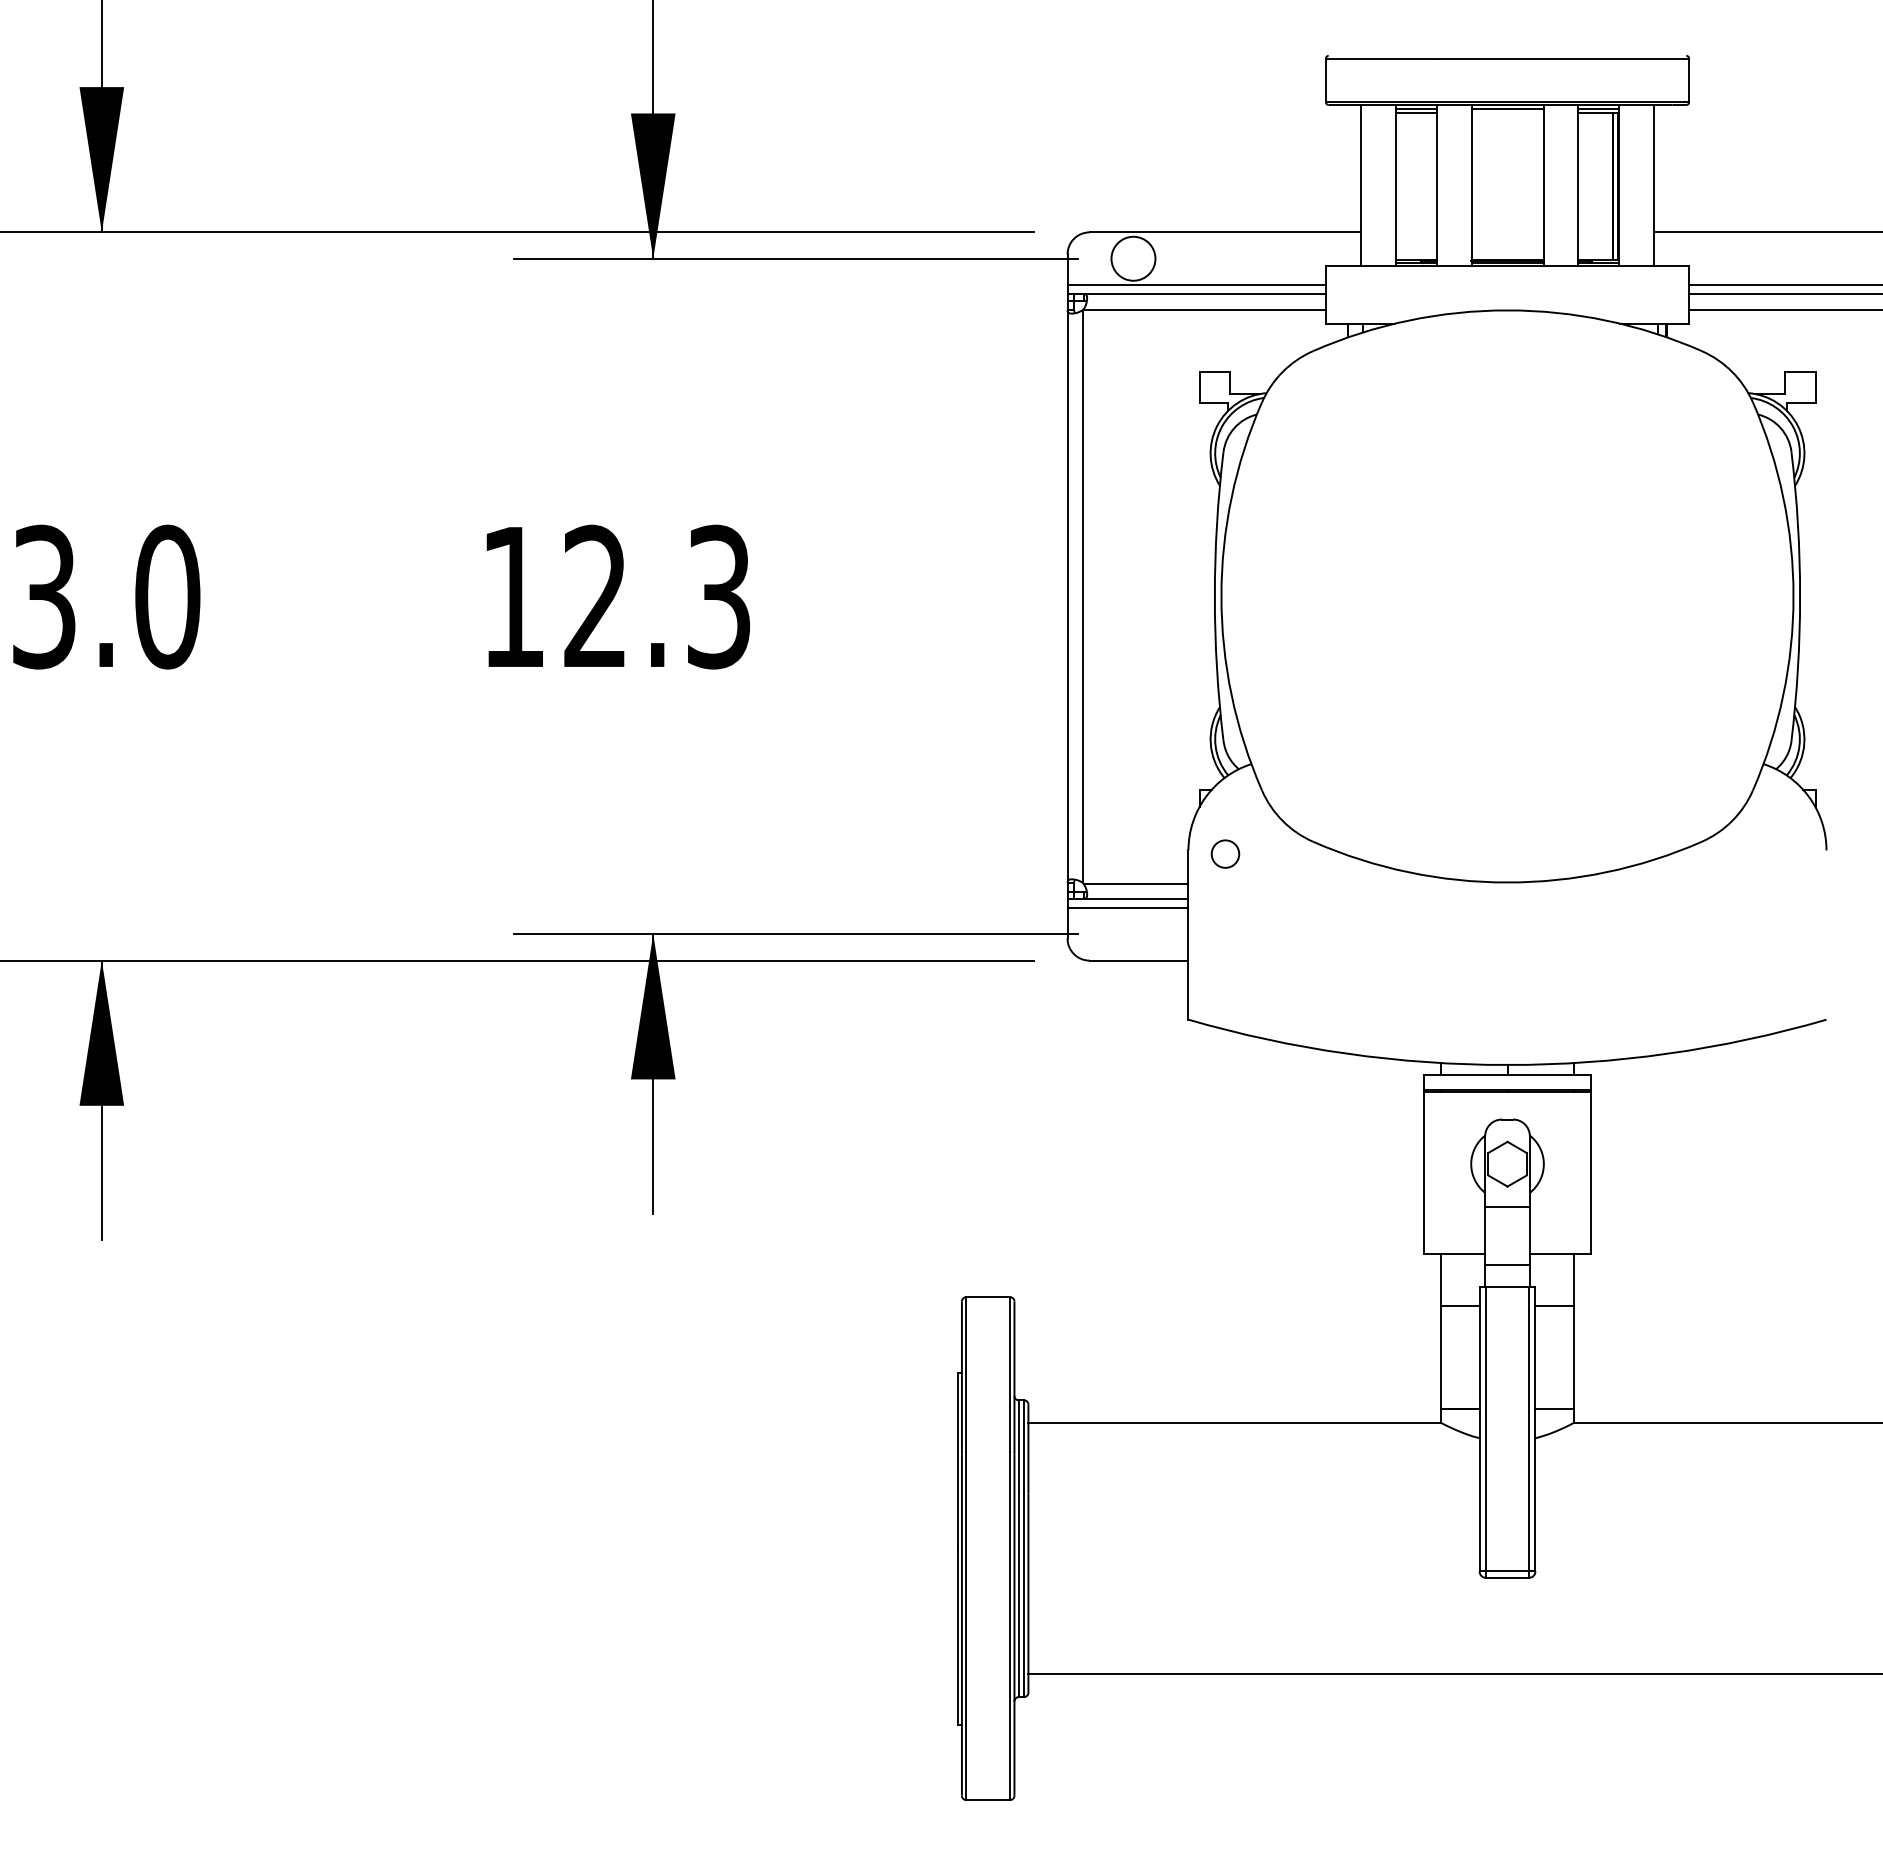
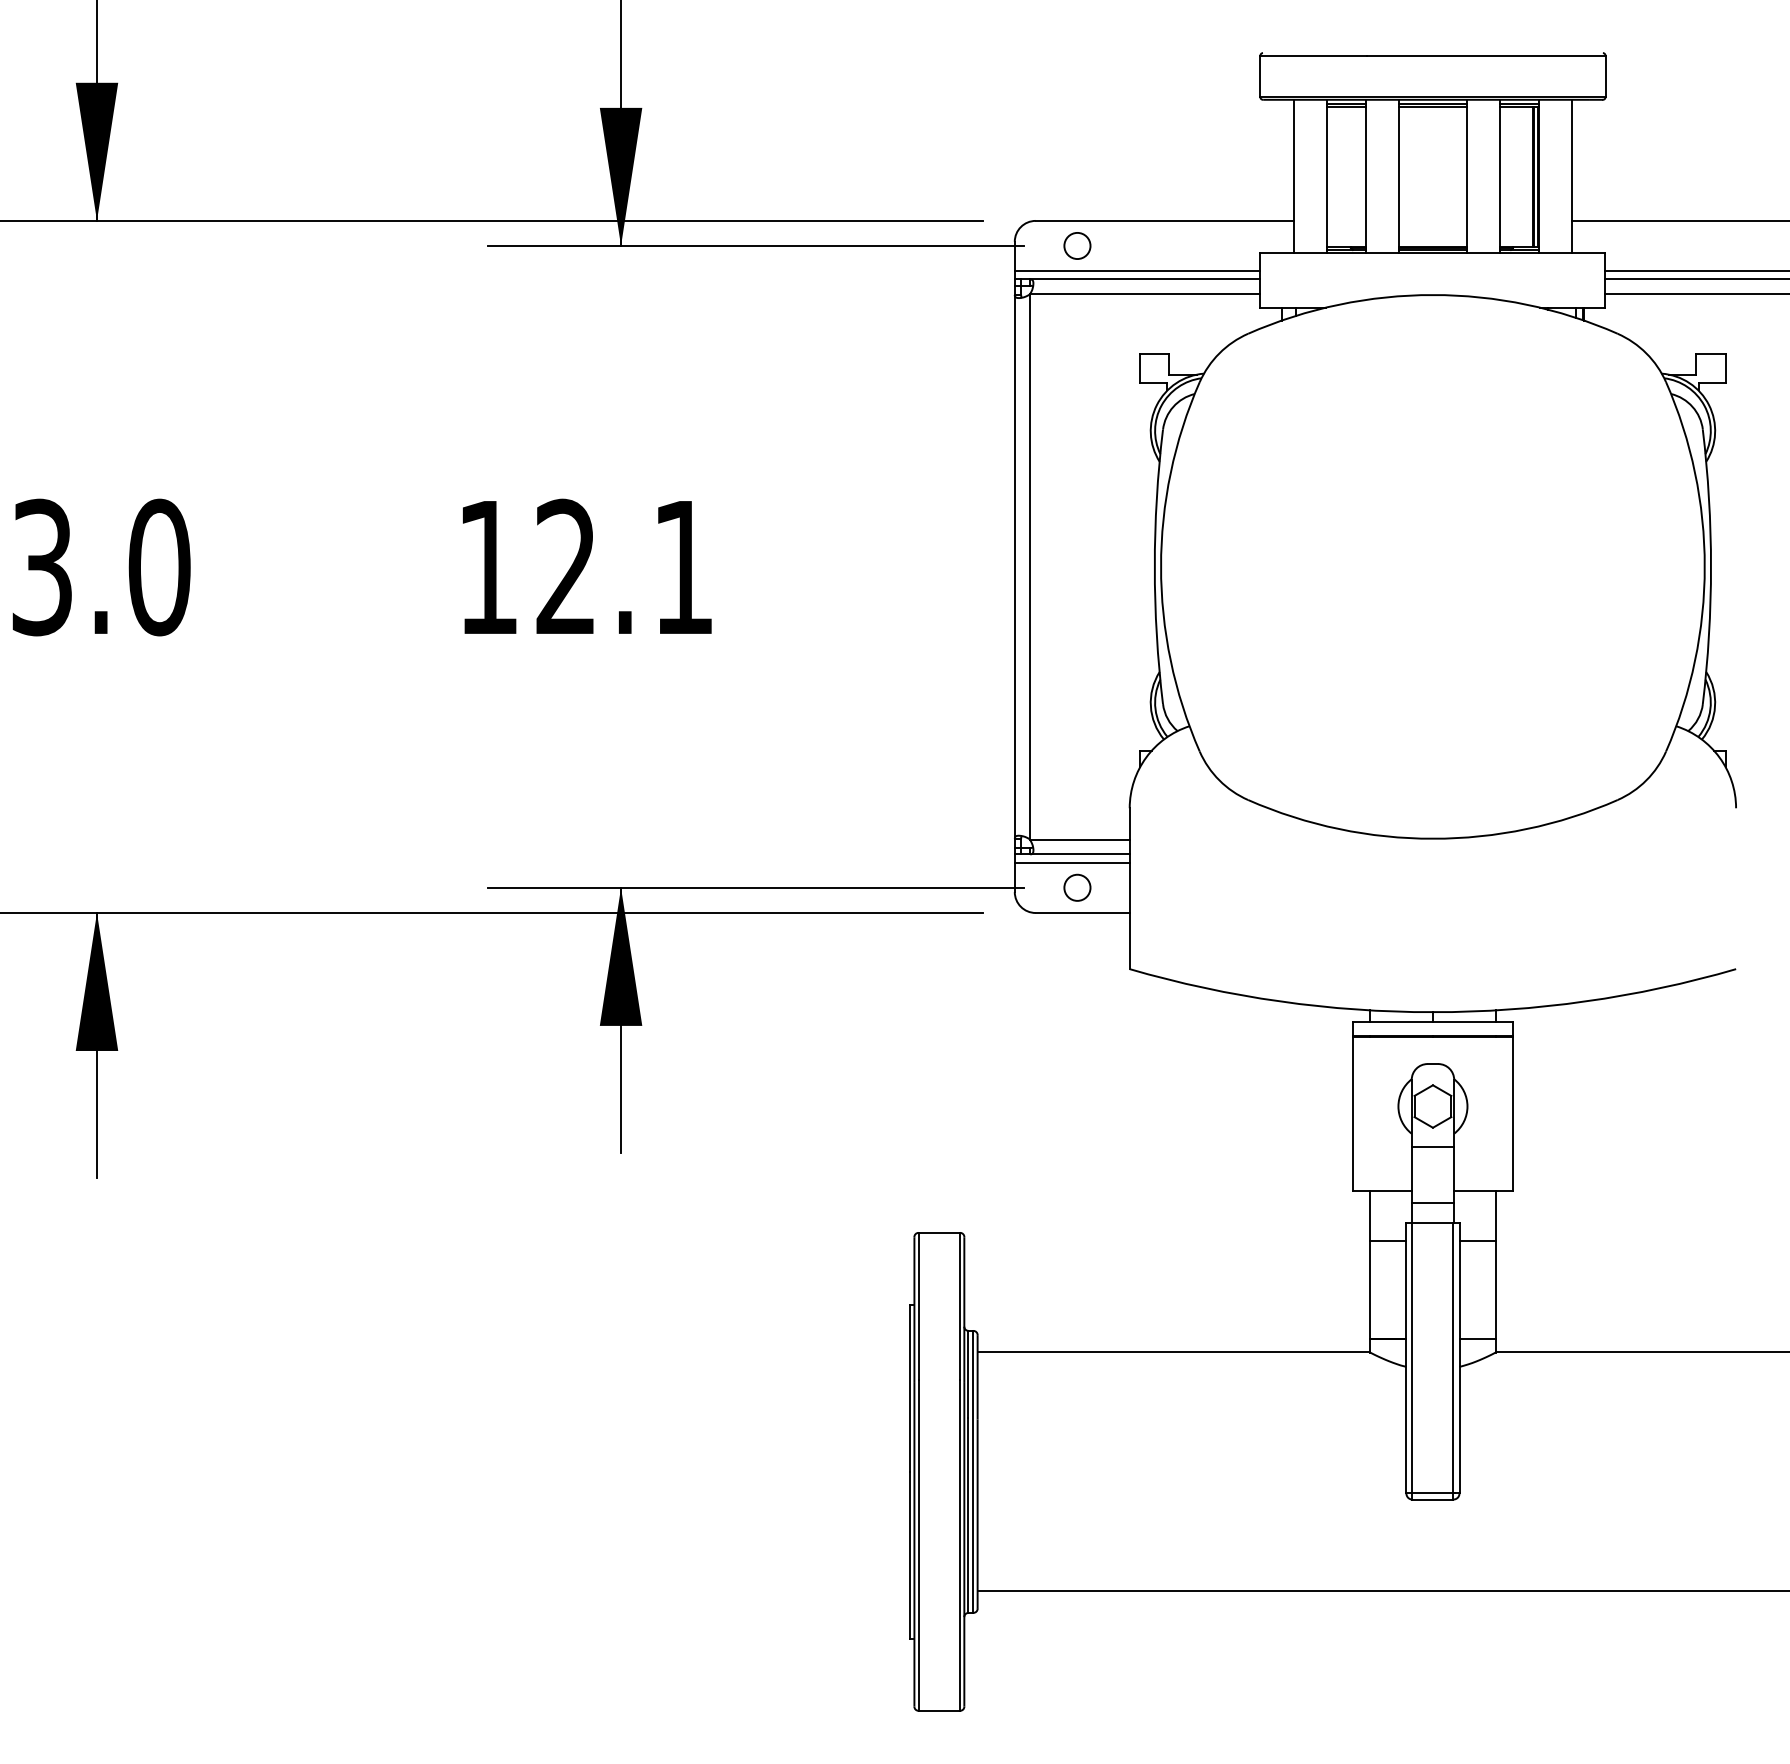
line: (1507, 112) -> (1432, 106), added
circle: (1133, 258) -> (1077, 245), size x0.62
text: (719, 596) -> (684, 566), 12.3 -> 12.1
circle: (1225, 853) -> (1077, 887), moved

